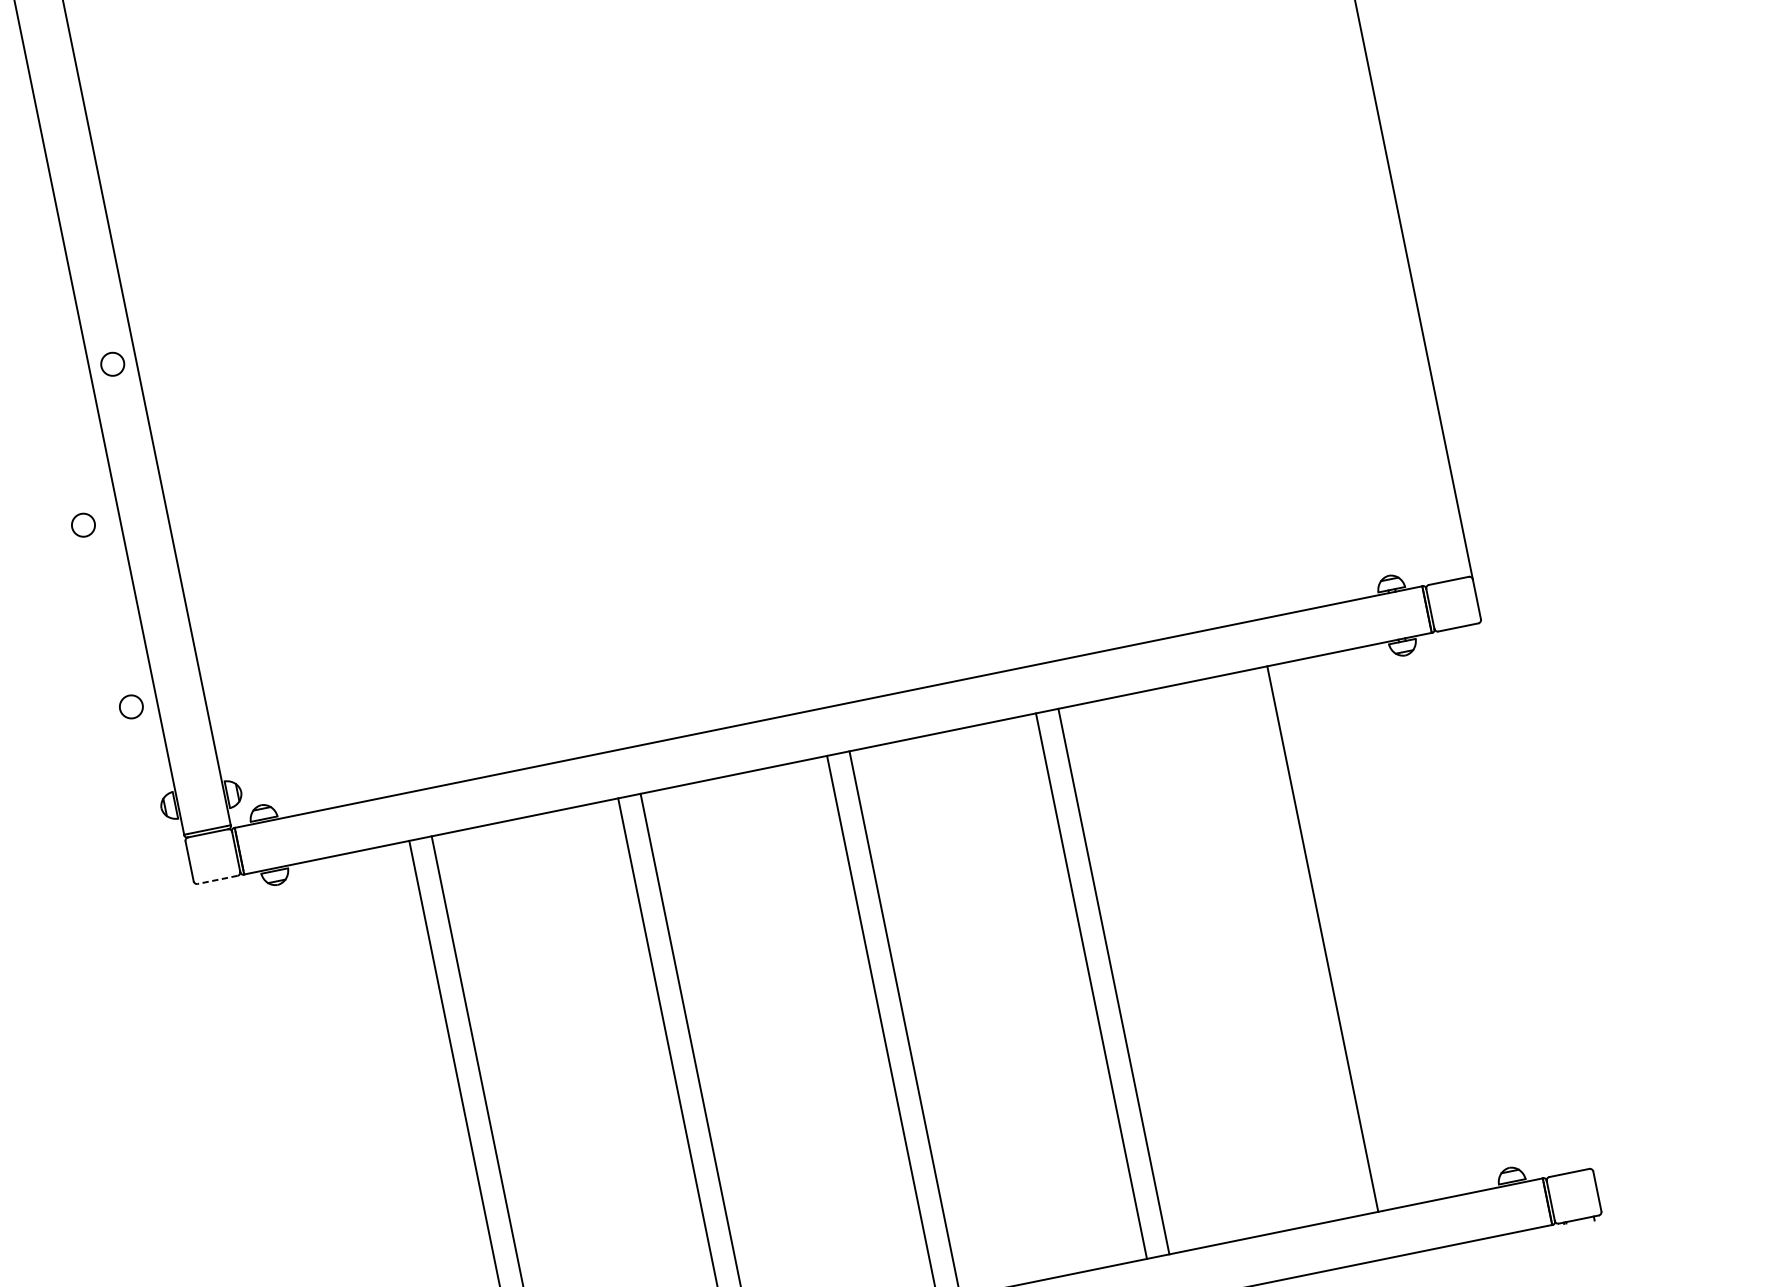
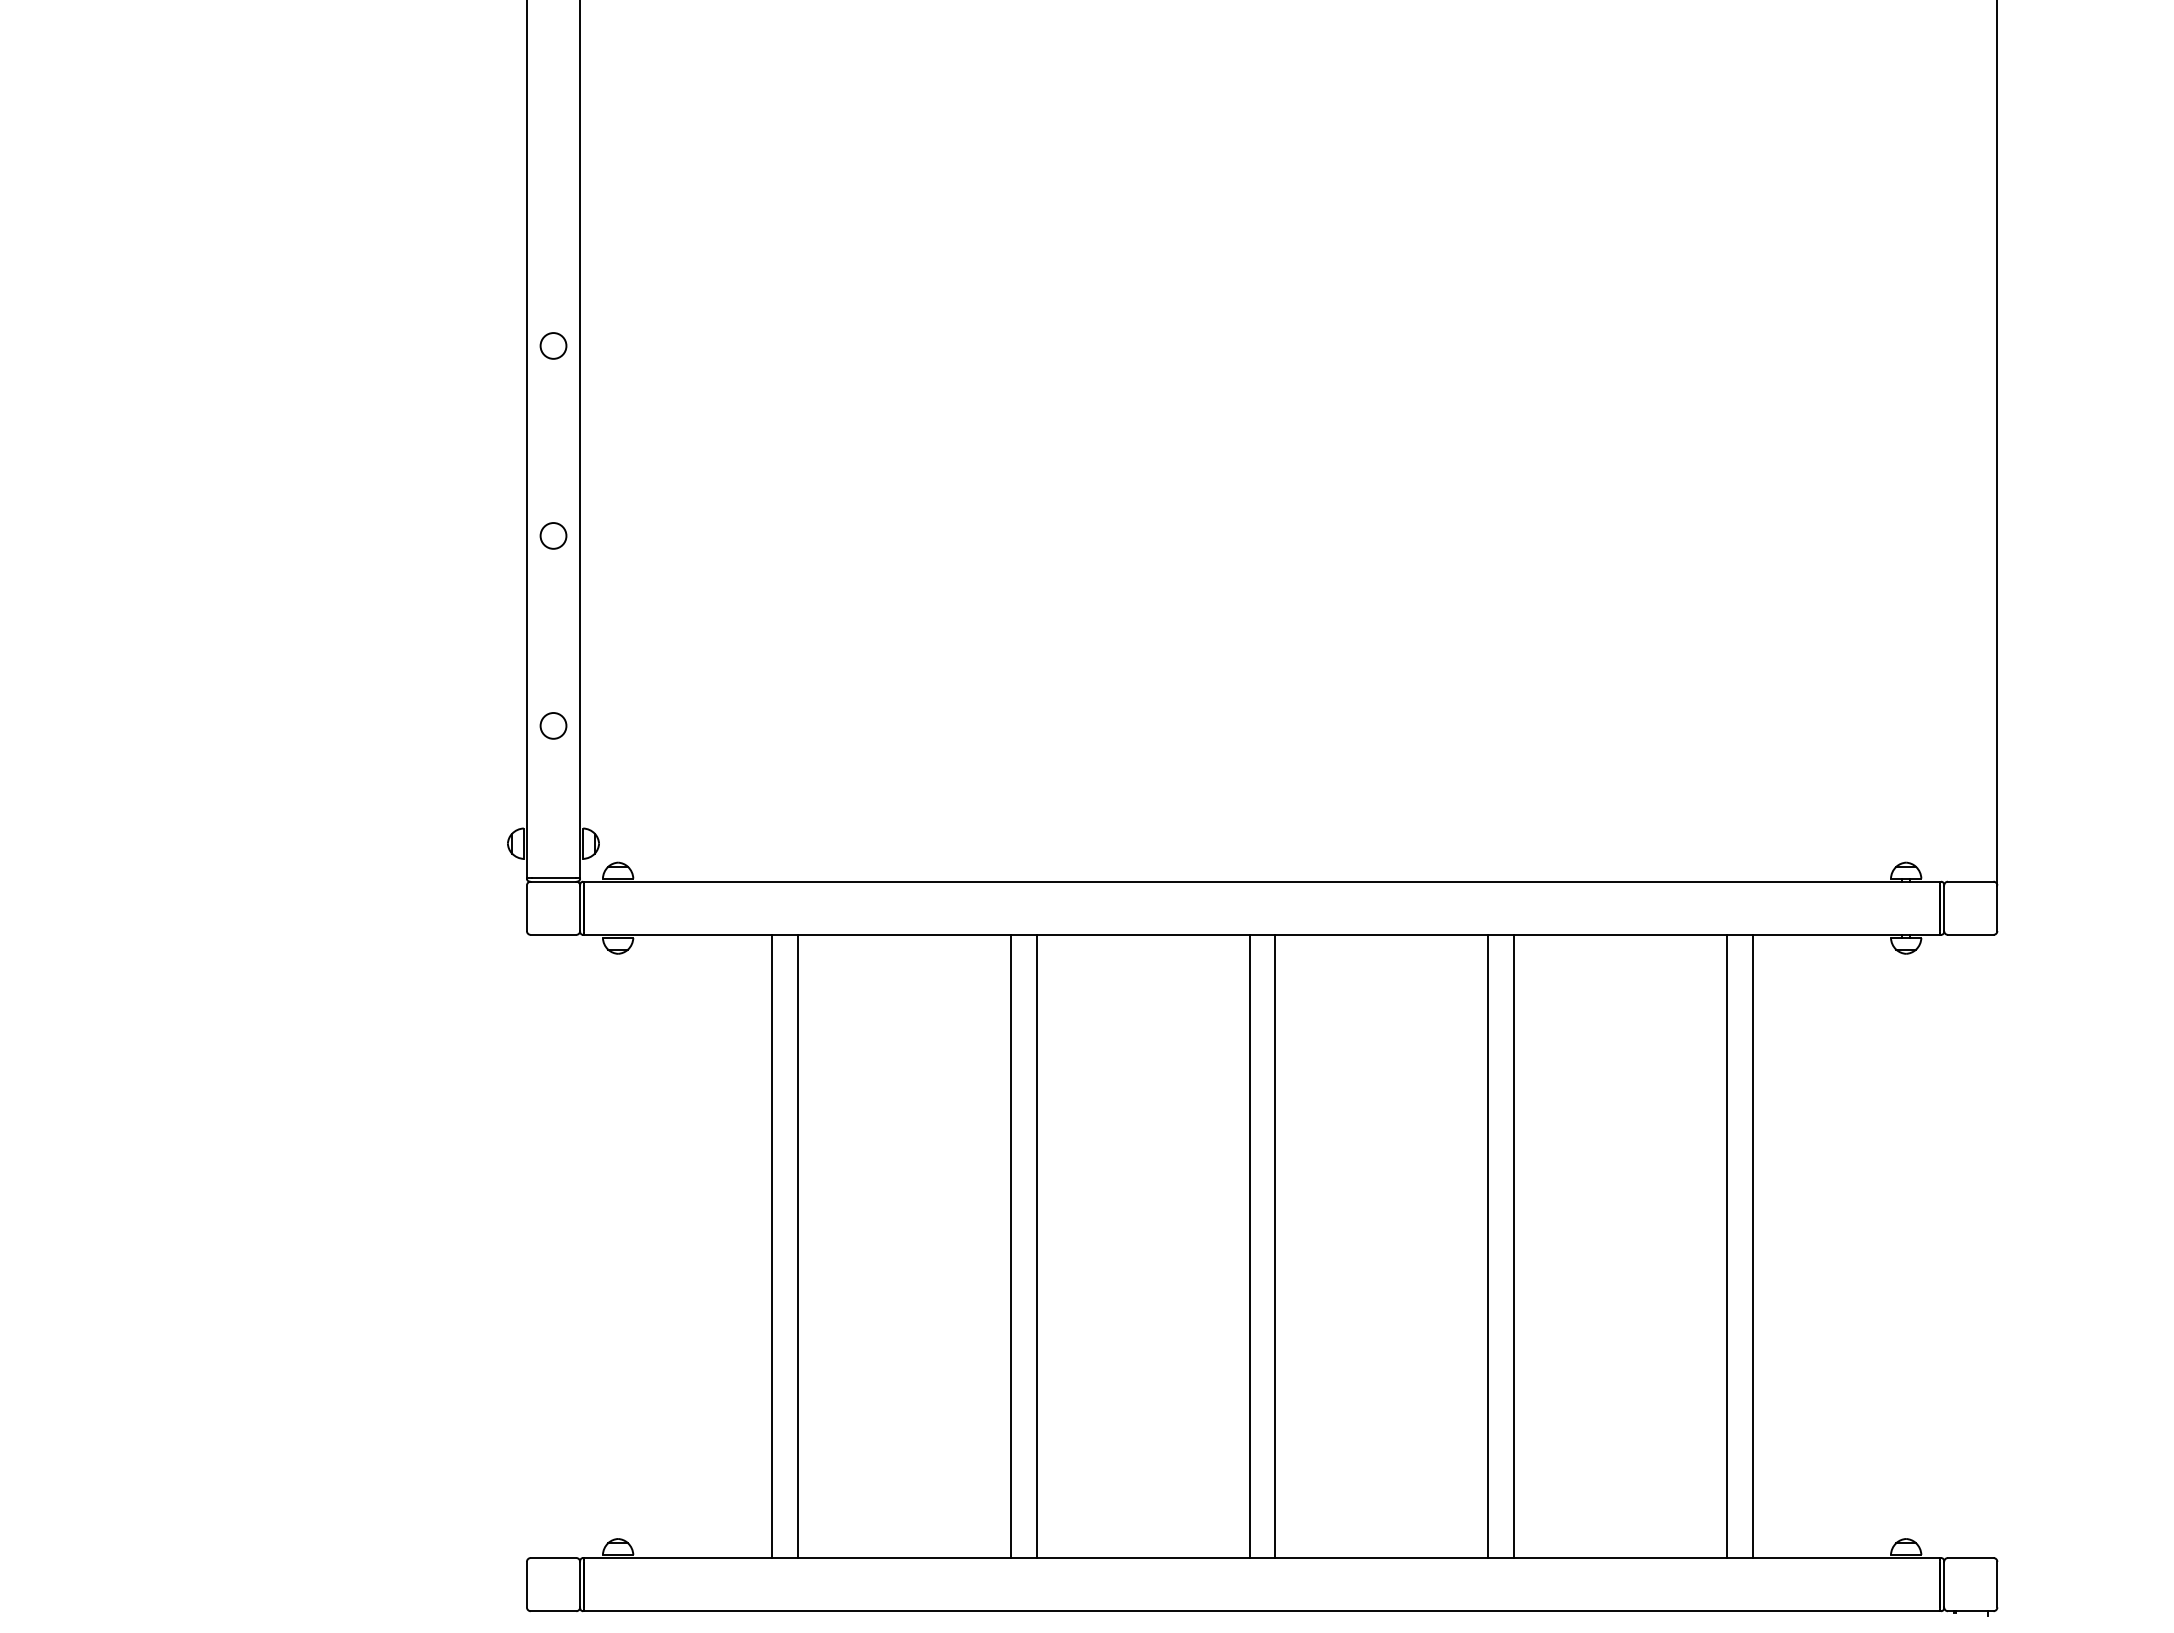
circle: (83, 524) -> (553, 535), moved
circle: (131, 706) -> (553, 725), moved
line: (217, 879) -> (553, 934), dashed -> solid
line: (1300, 943) -> (1726, 1246), added

